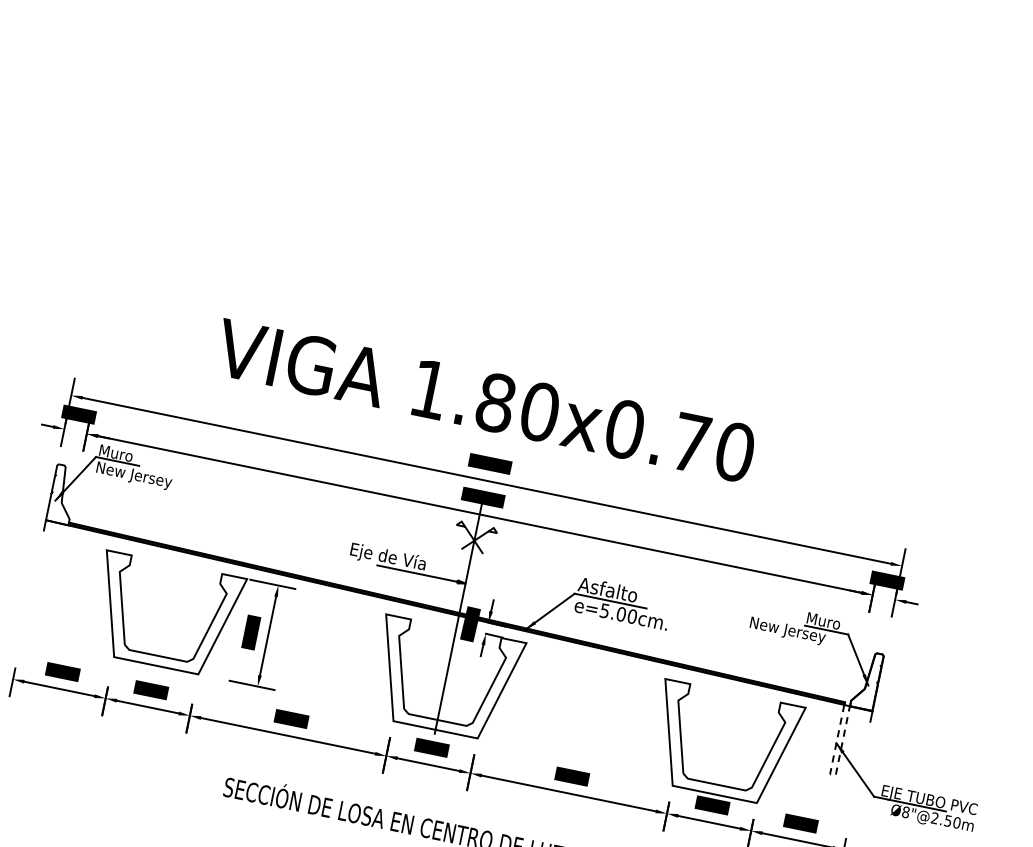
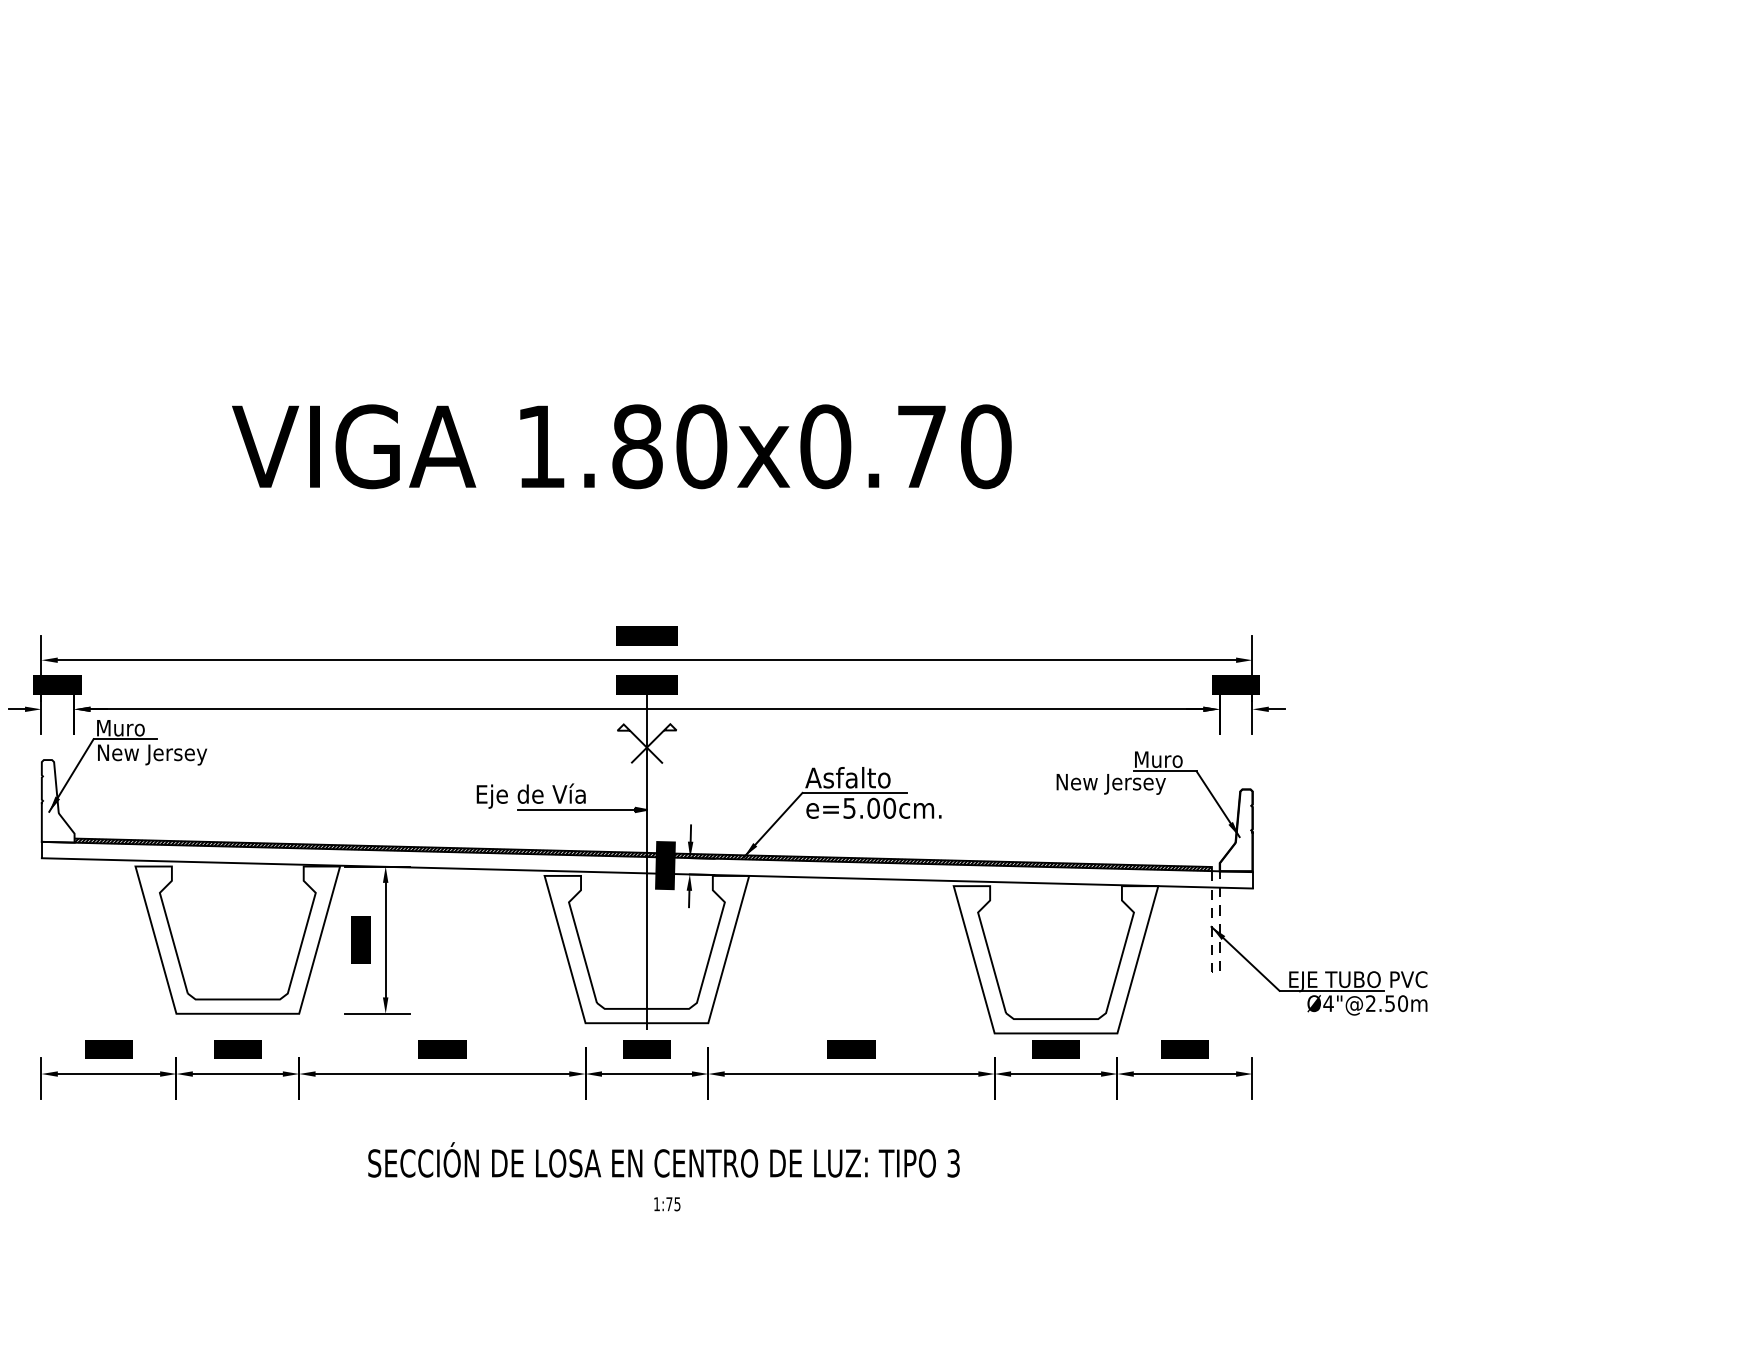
text: (484, 400) -> (621, 446), moved
line: (456, 627) -> (646, 873), added
text: (905, 812) -> (1328, 1003), Ø8"@2.50m -> Ø4"@2.50m

